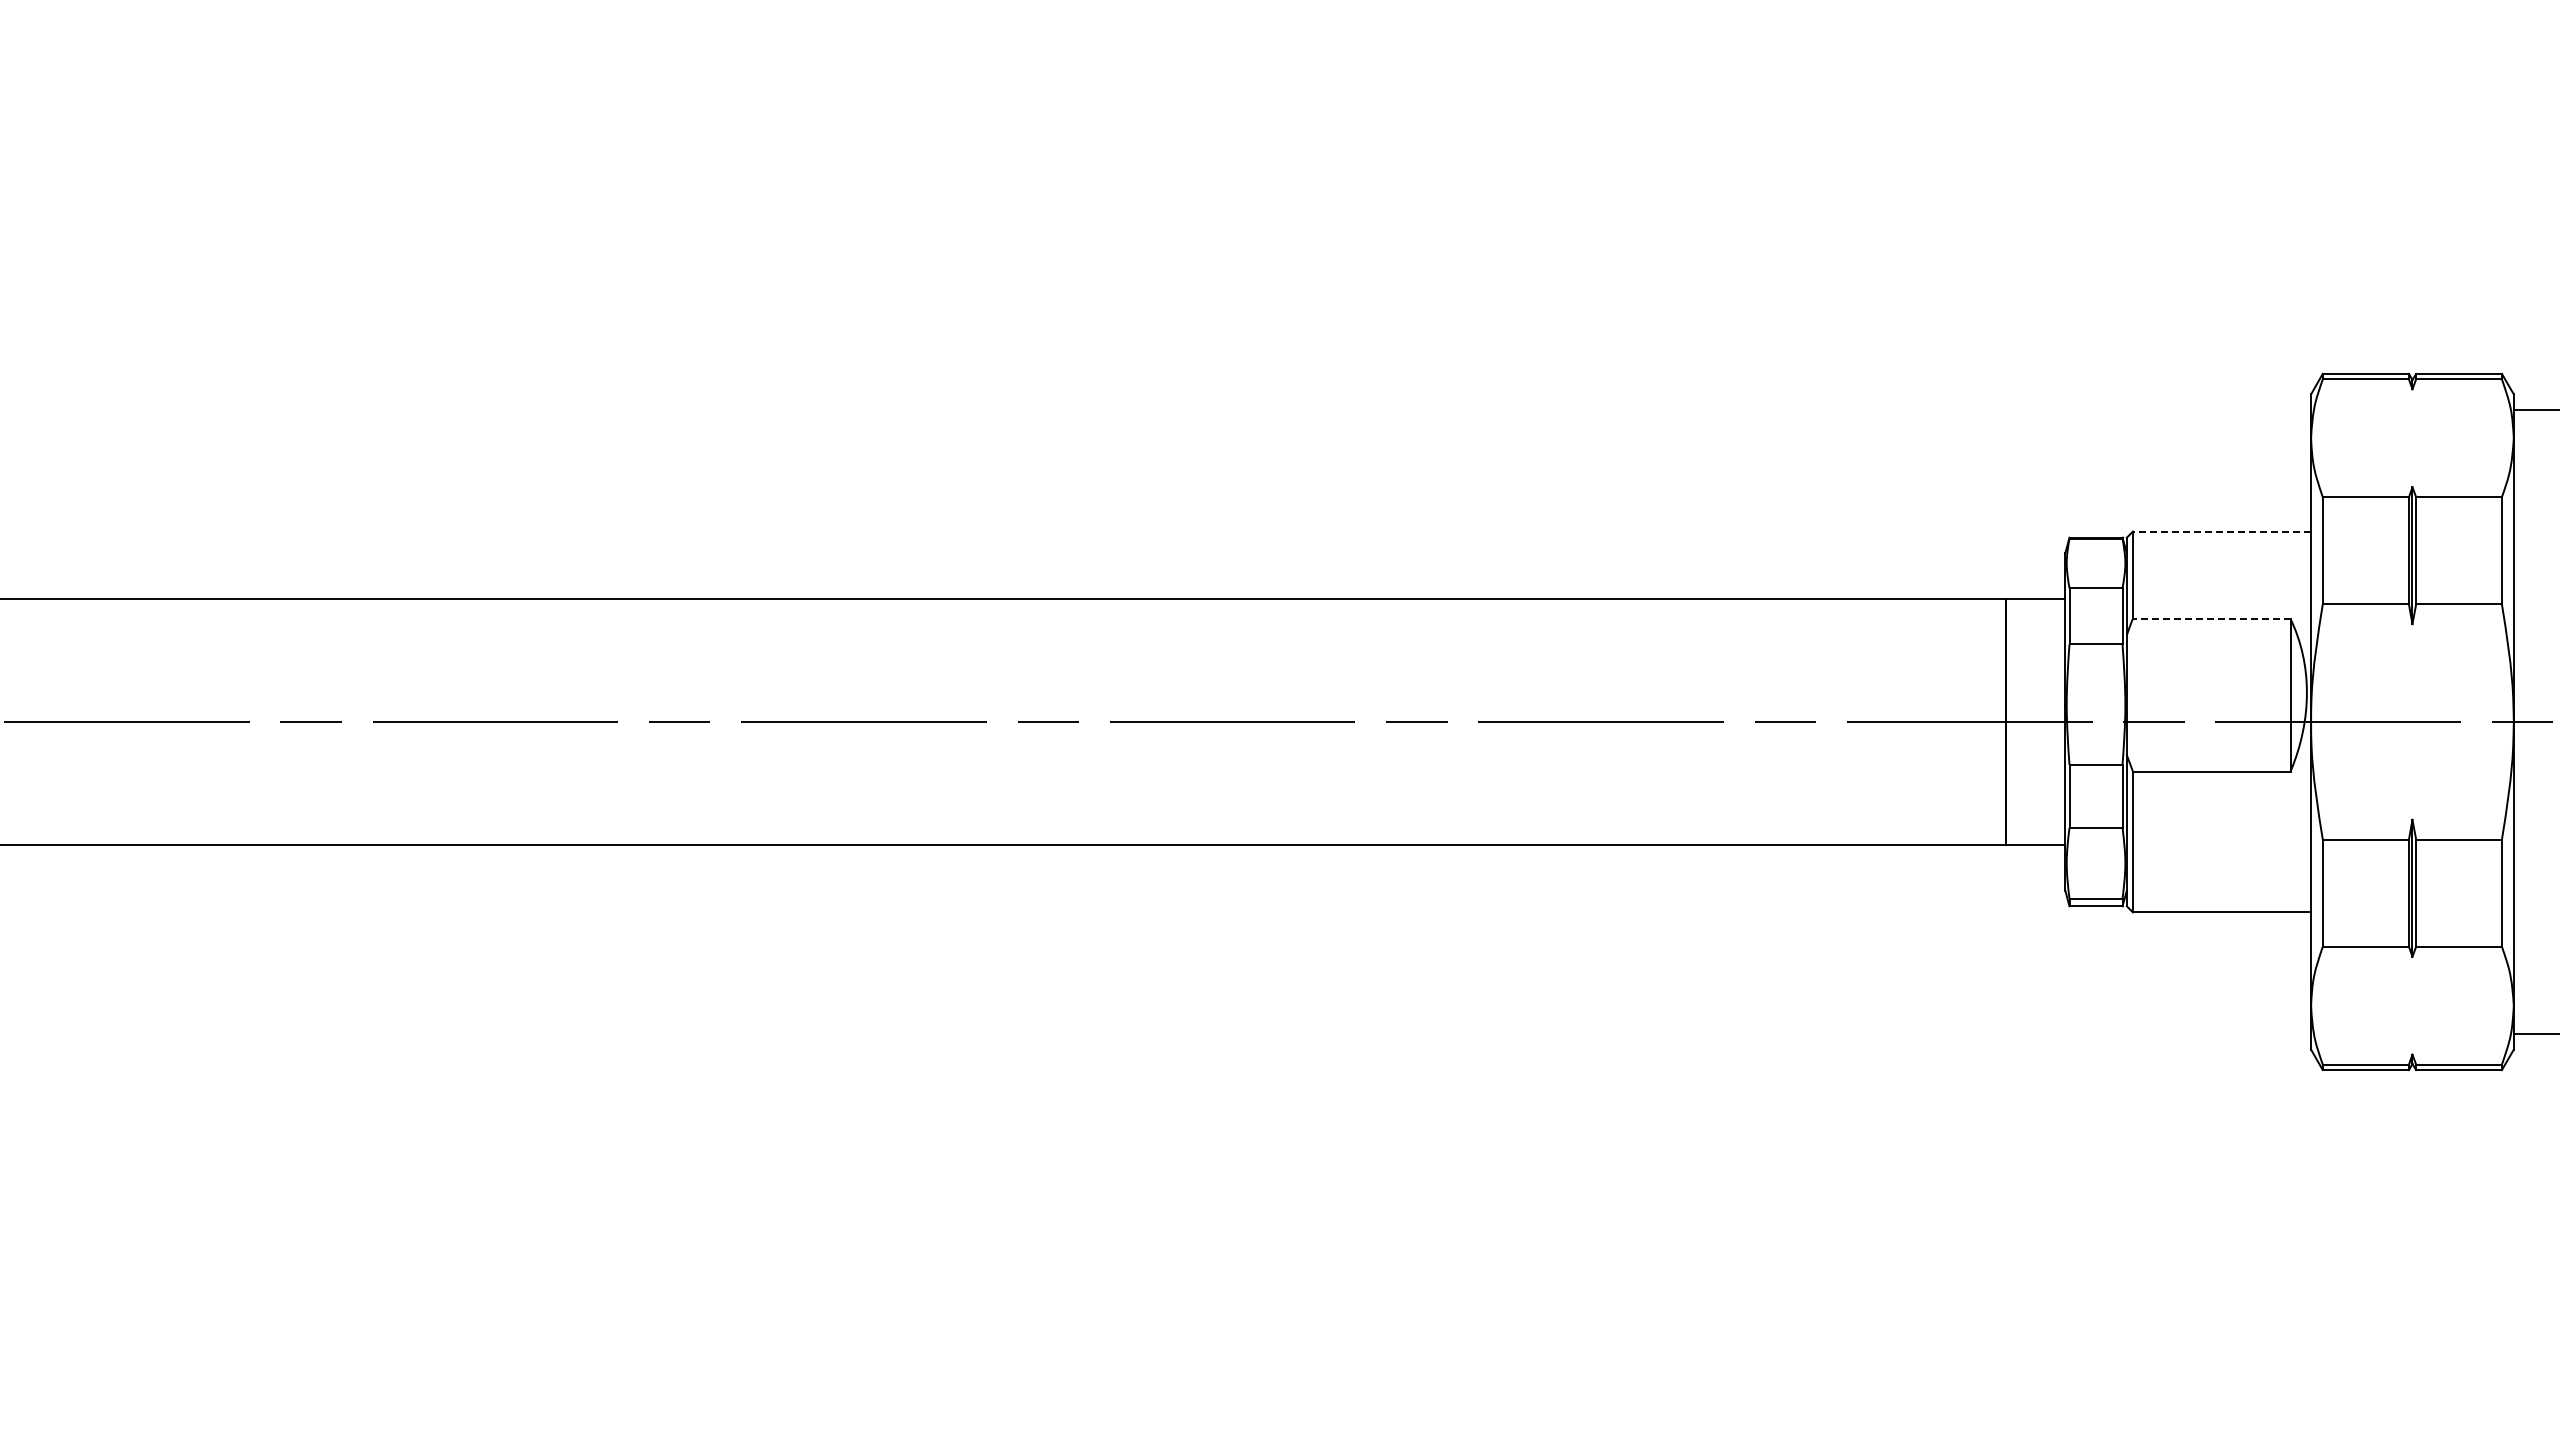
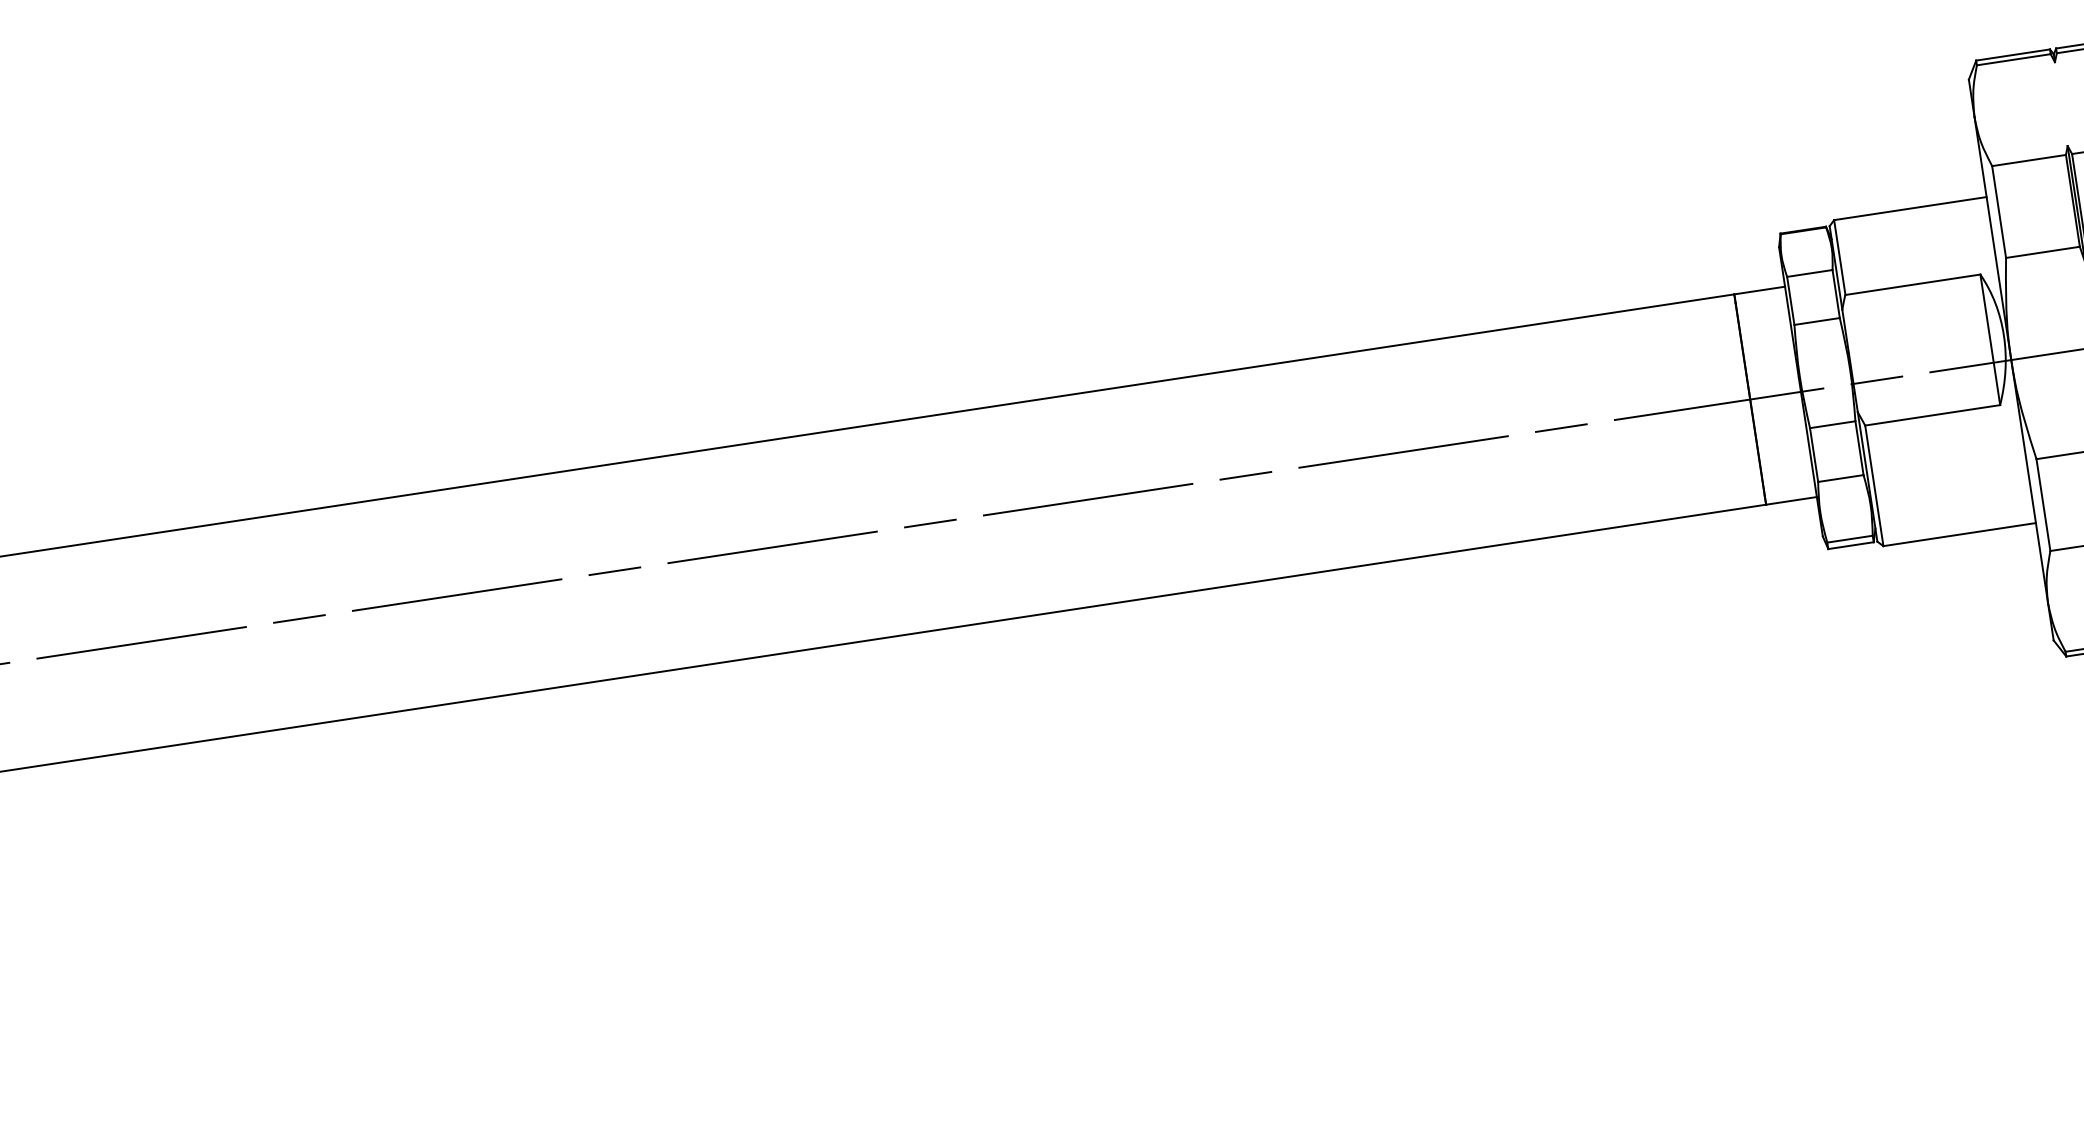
line: (2221, 531) -> (1909, 208), dashed -> solid
line: (2211, 619) -> (1912, 285), dashed -> solid

